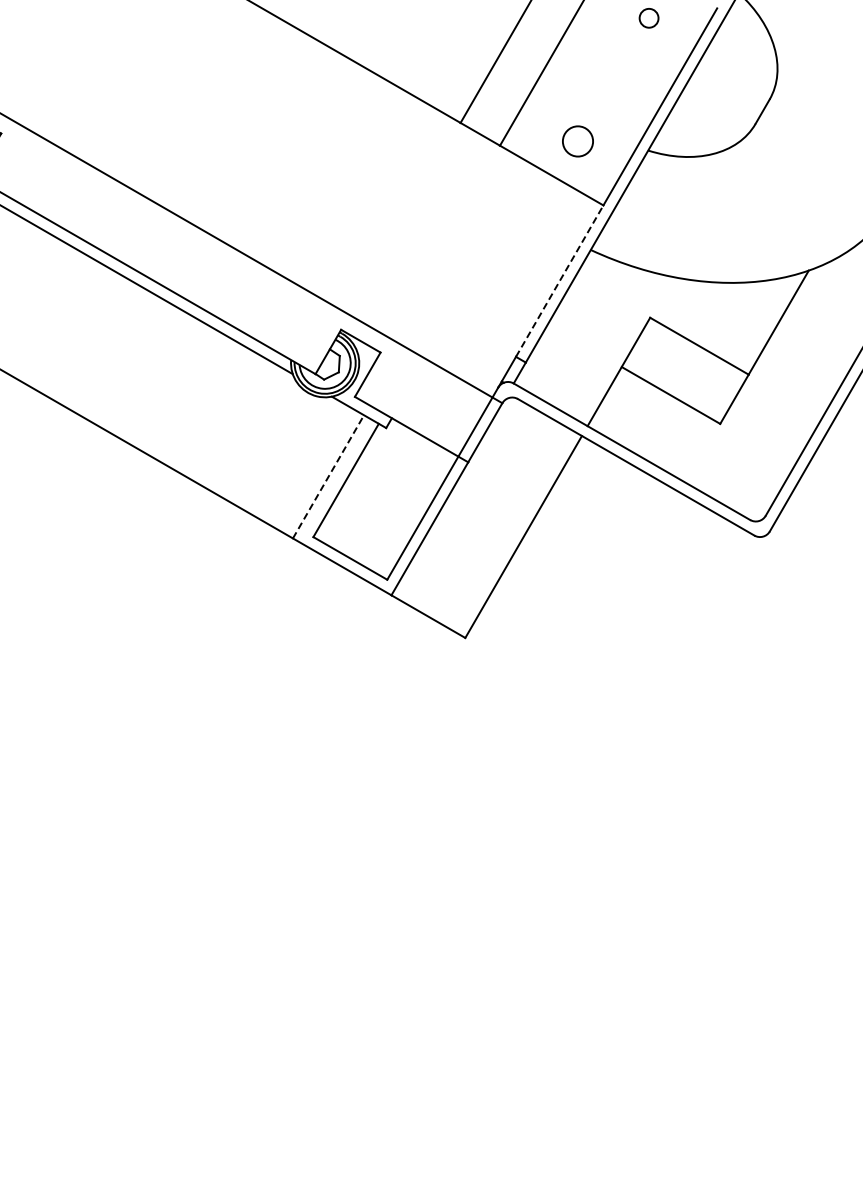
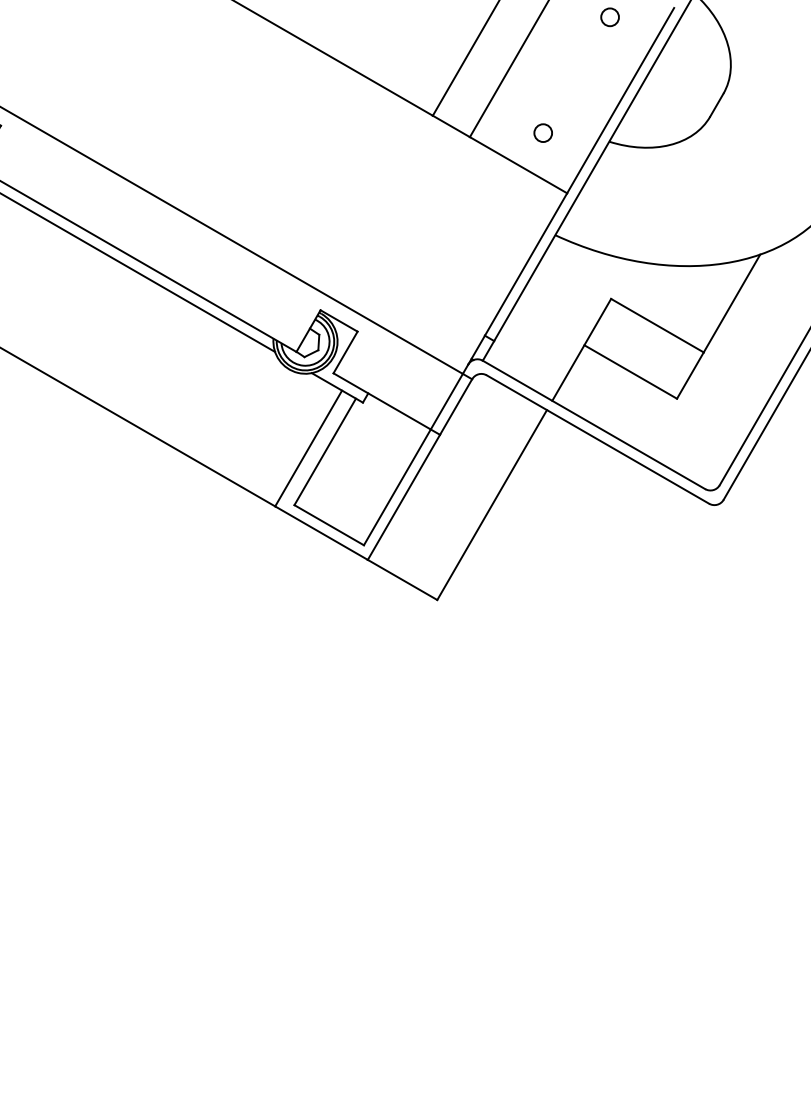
circle: (577, 141) -> (542, 133), size x0.62
line: (559, 280) -> (525, 263), dashed -> solid
line: (328, 476) -> (308, 448), dashed -> solid

